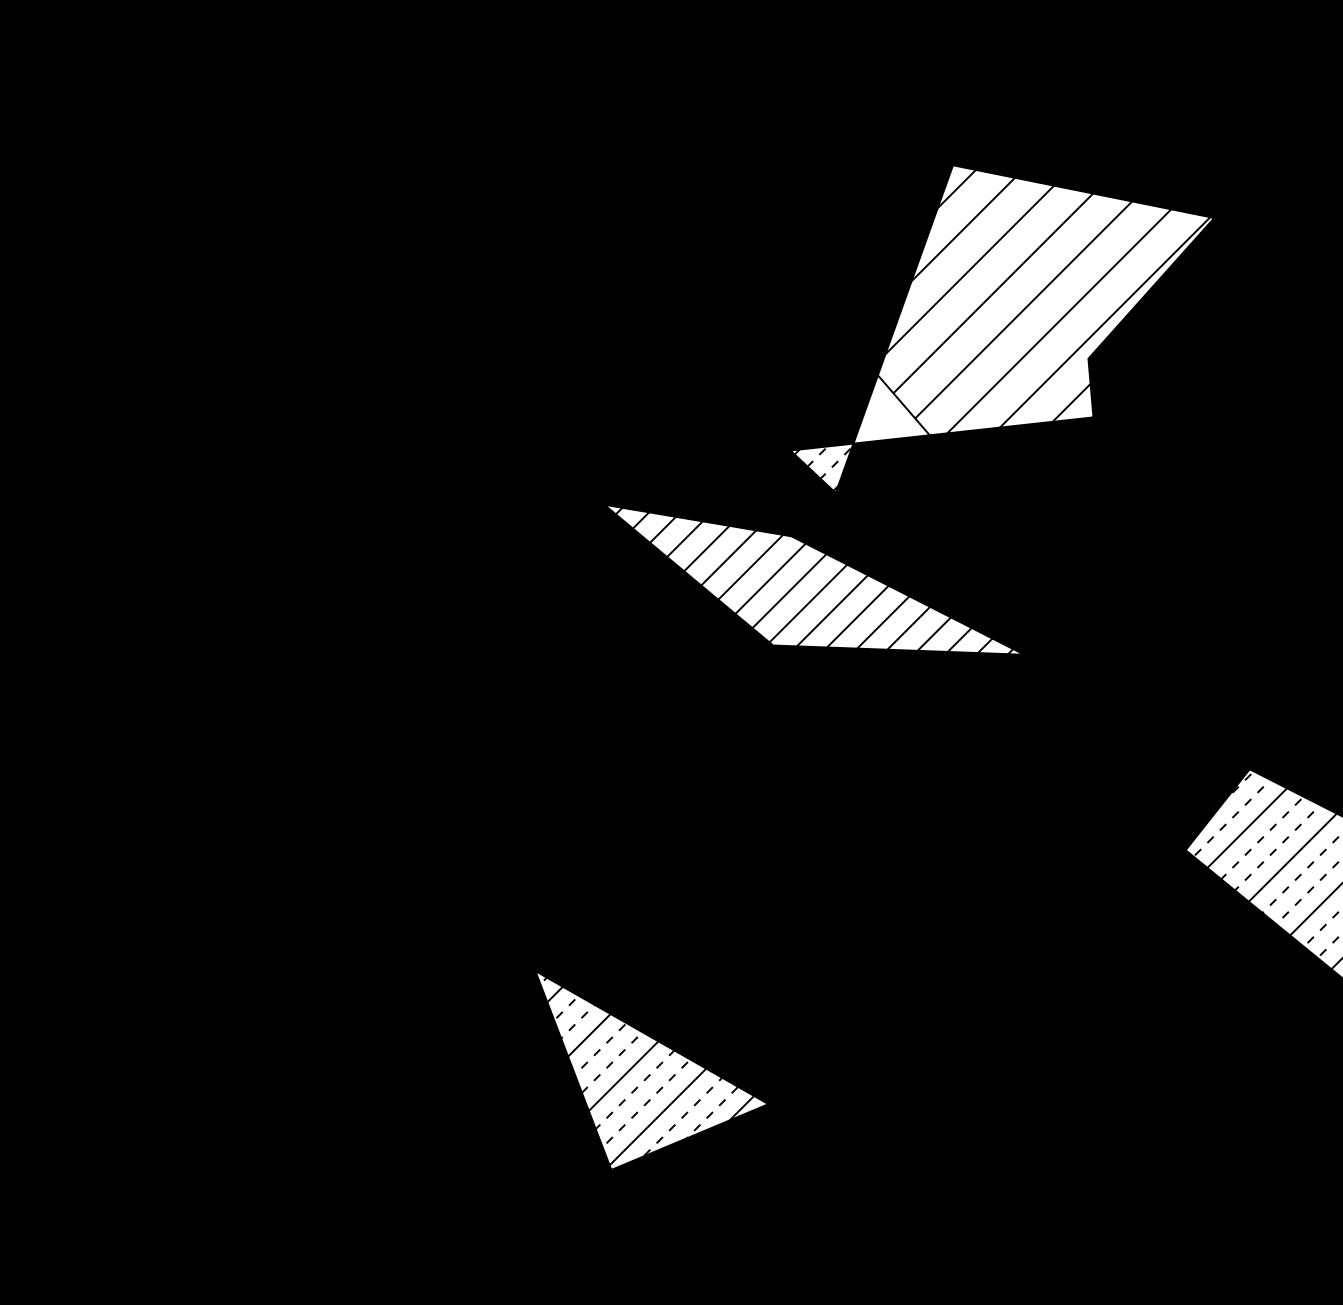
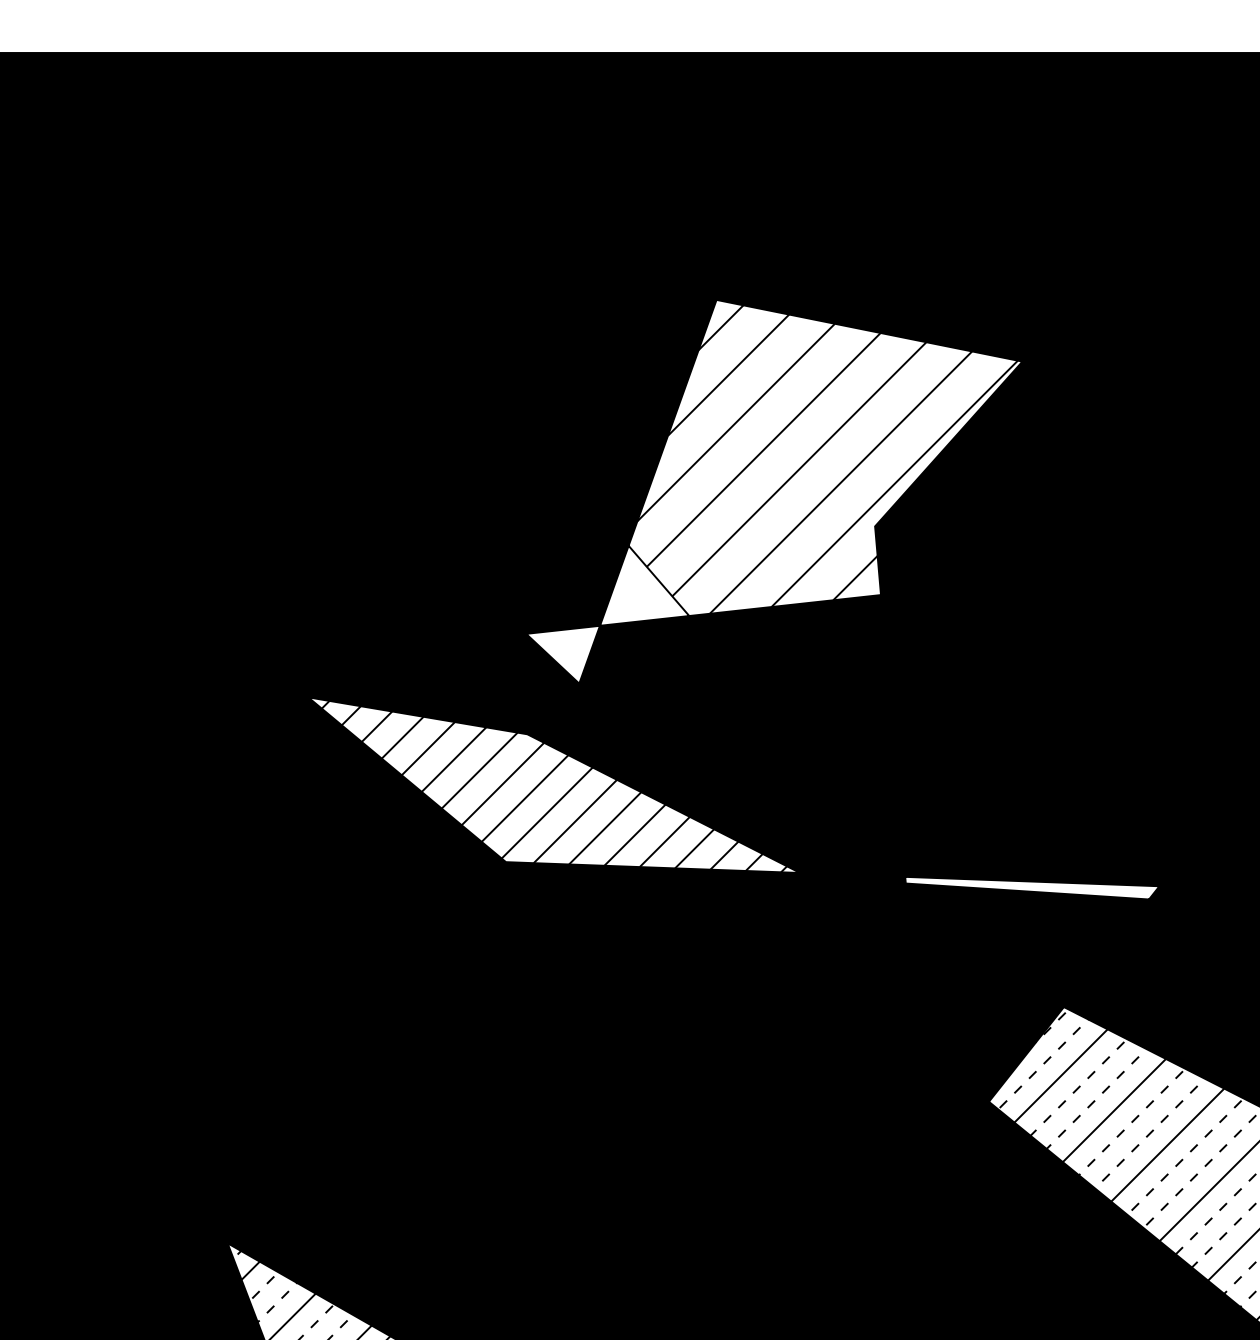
hatch: (822, 469) -> (563, 656), removed
fill: (1222, 667) -> (1032, 887), removed

